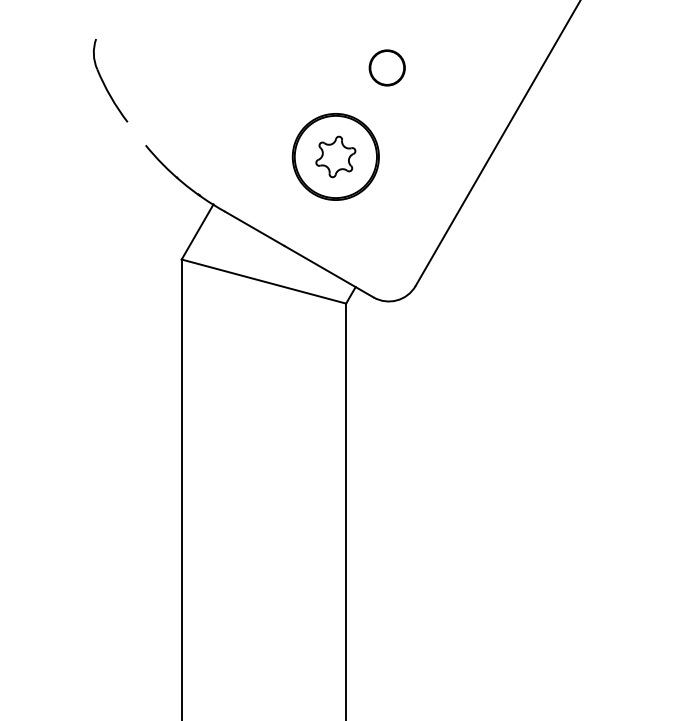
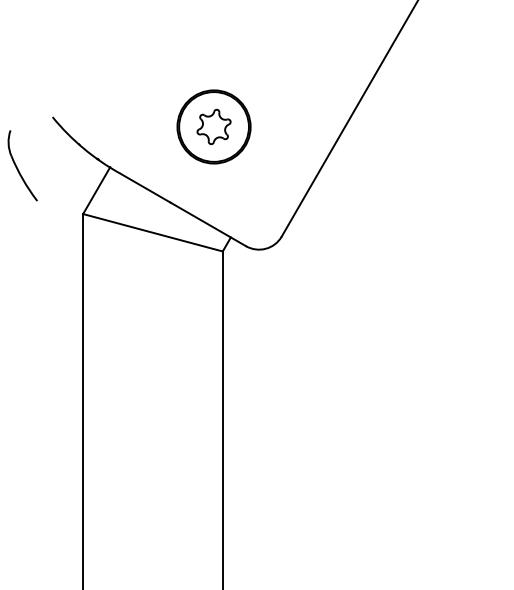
circle: (386, 67) -> (257, 51), removed
part: (104, 82) -> (17, 167), moved

